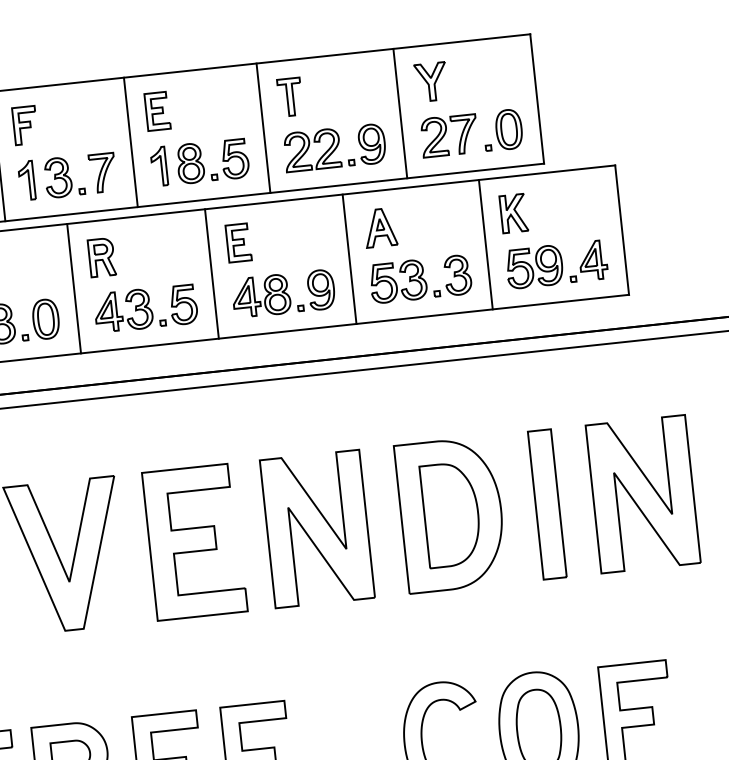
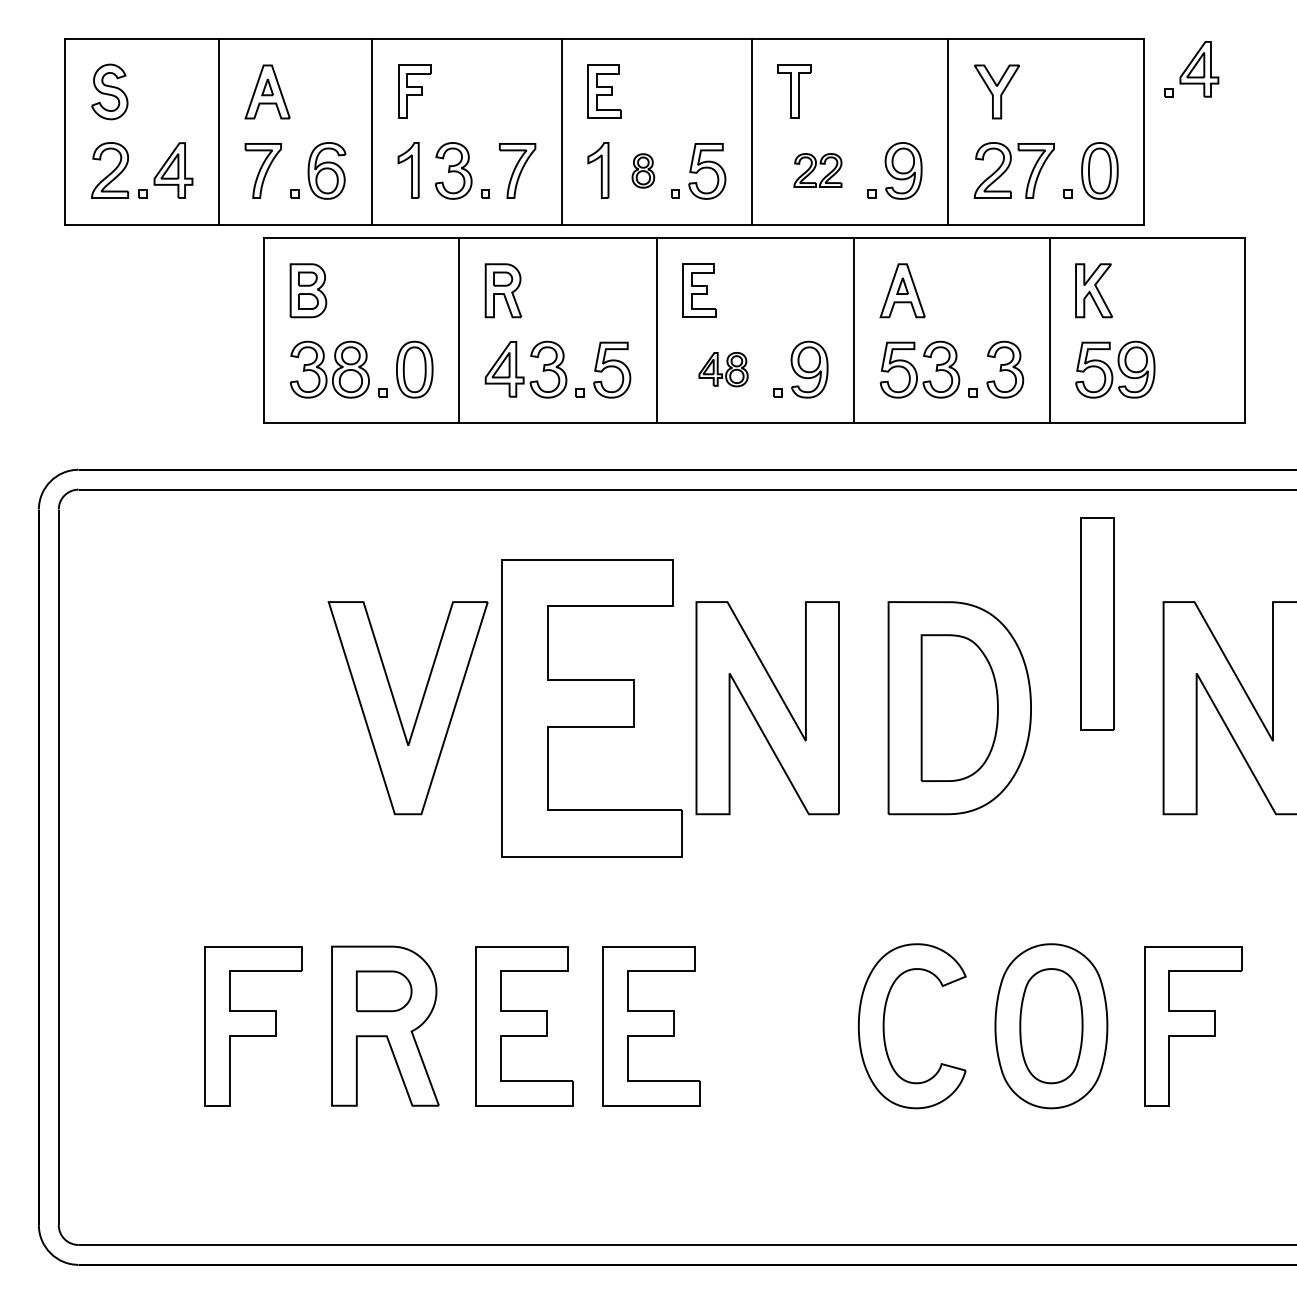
part: (312, 150) -> (817, 170), size x0.6
part: (190, 163) -> (643, 170), size x0.6
part: (587, 261) -> (1191, 69), moved
part: (261, 296) -> (723, 369), size x0.6
part: (547, 503) -> (1097, 623), moved
part: (195, 541) -> (592, 707), size x1.4

